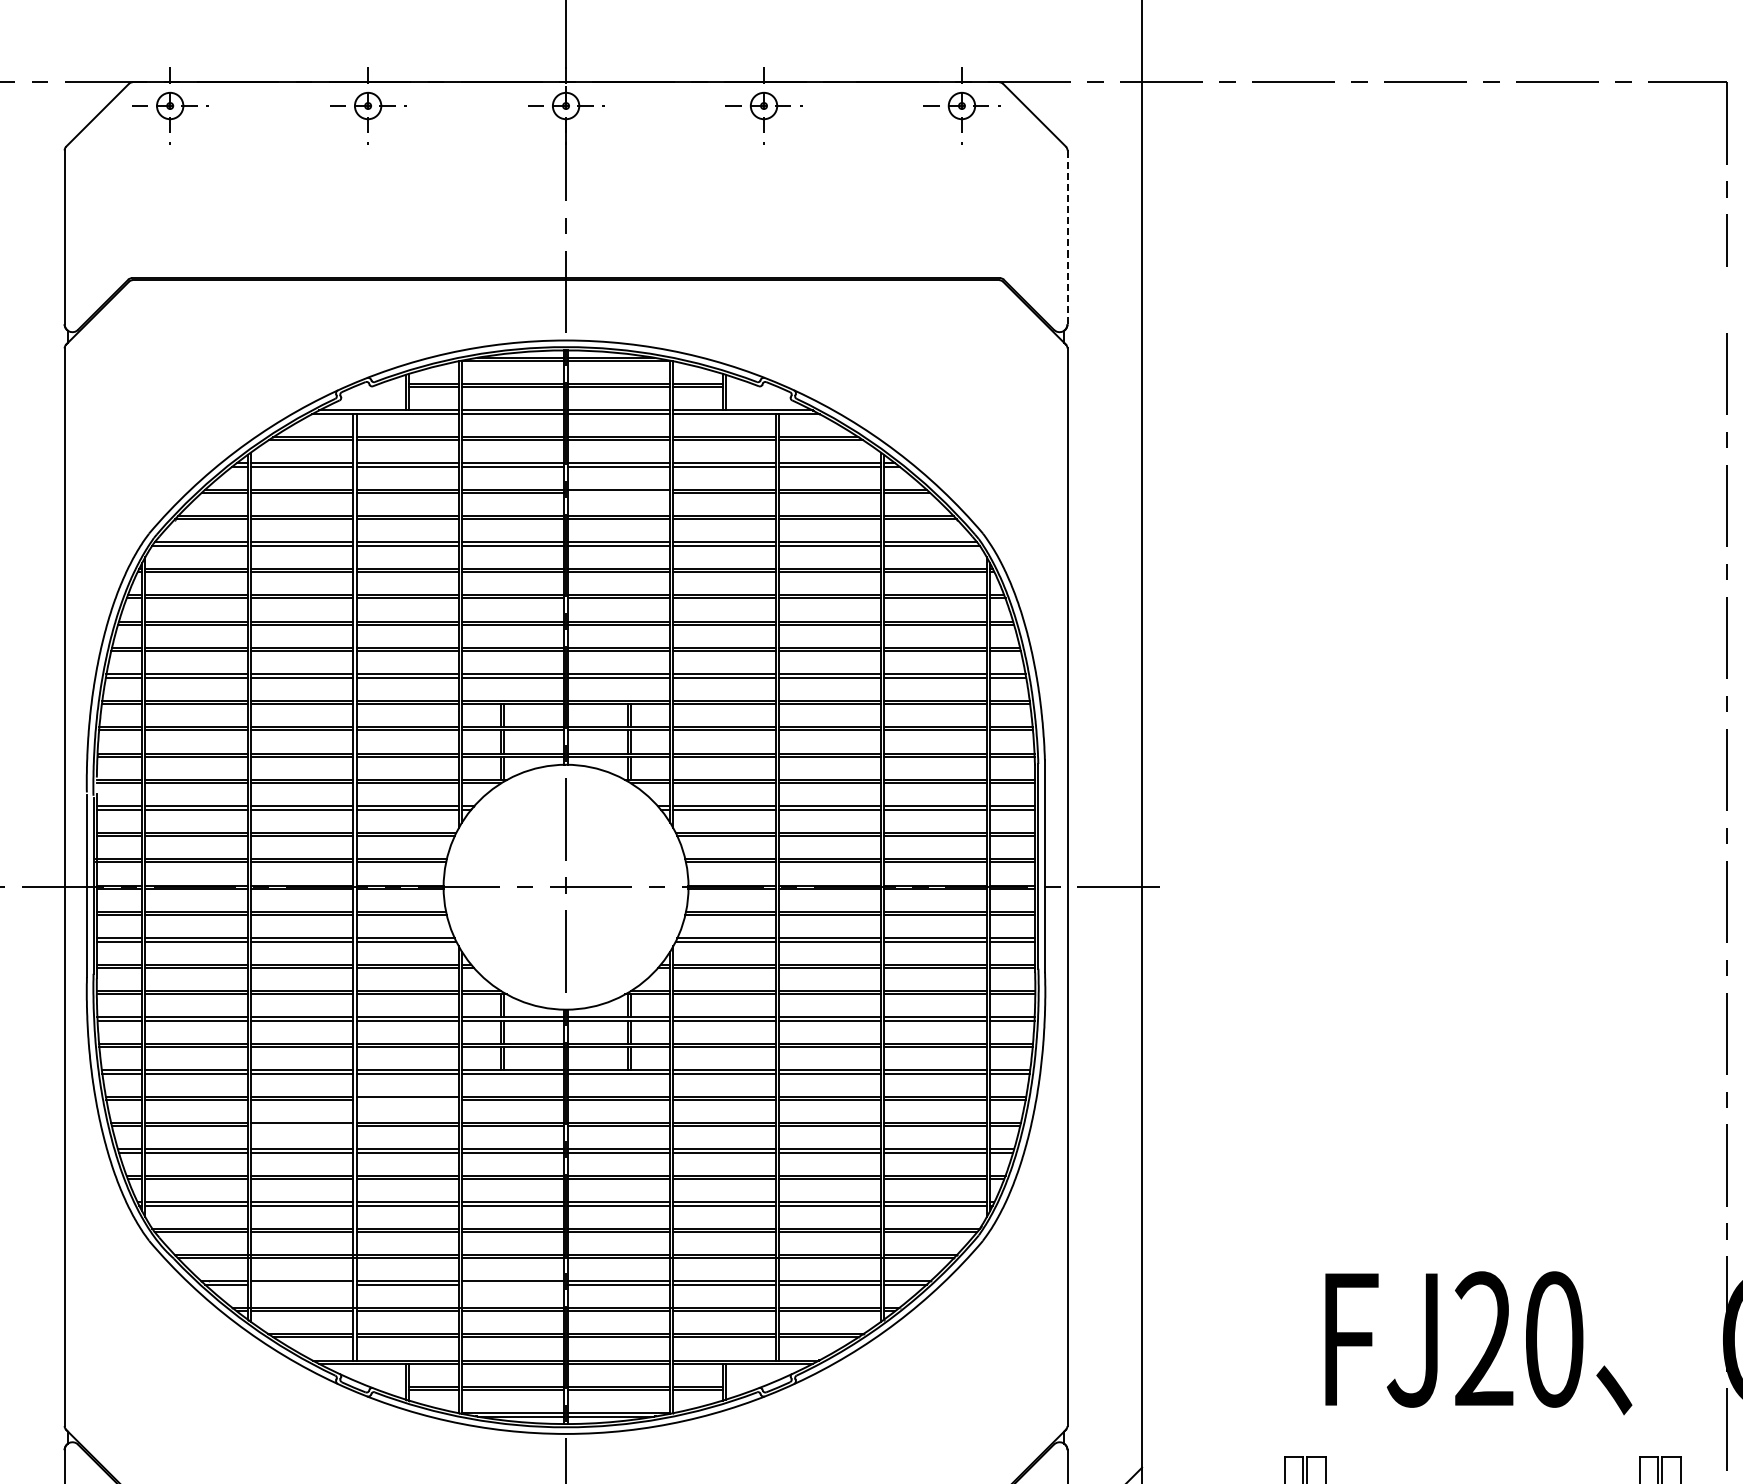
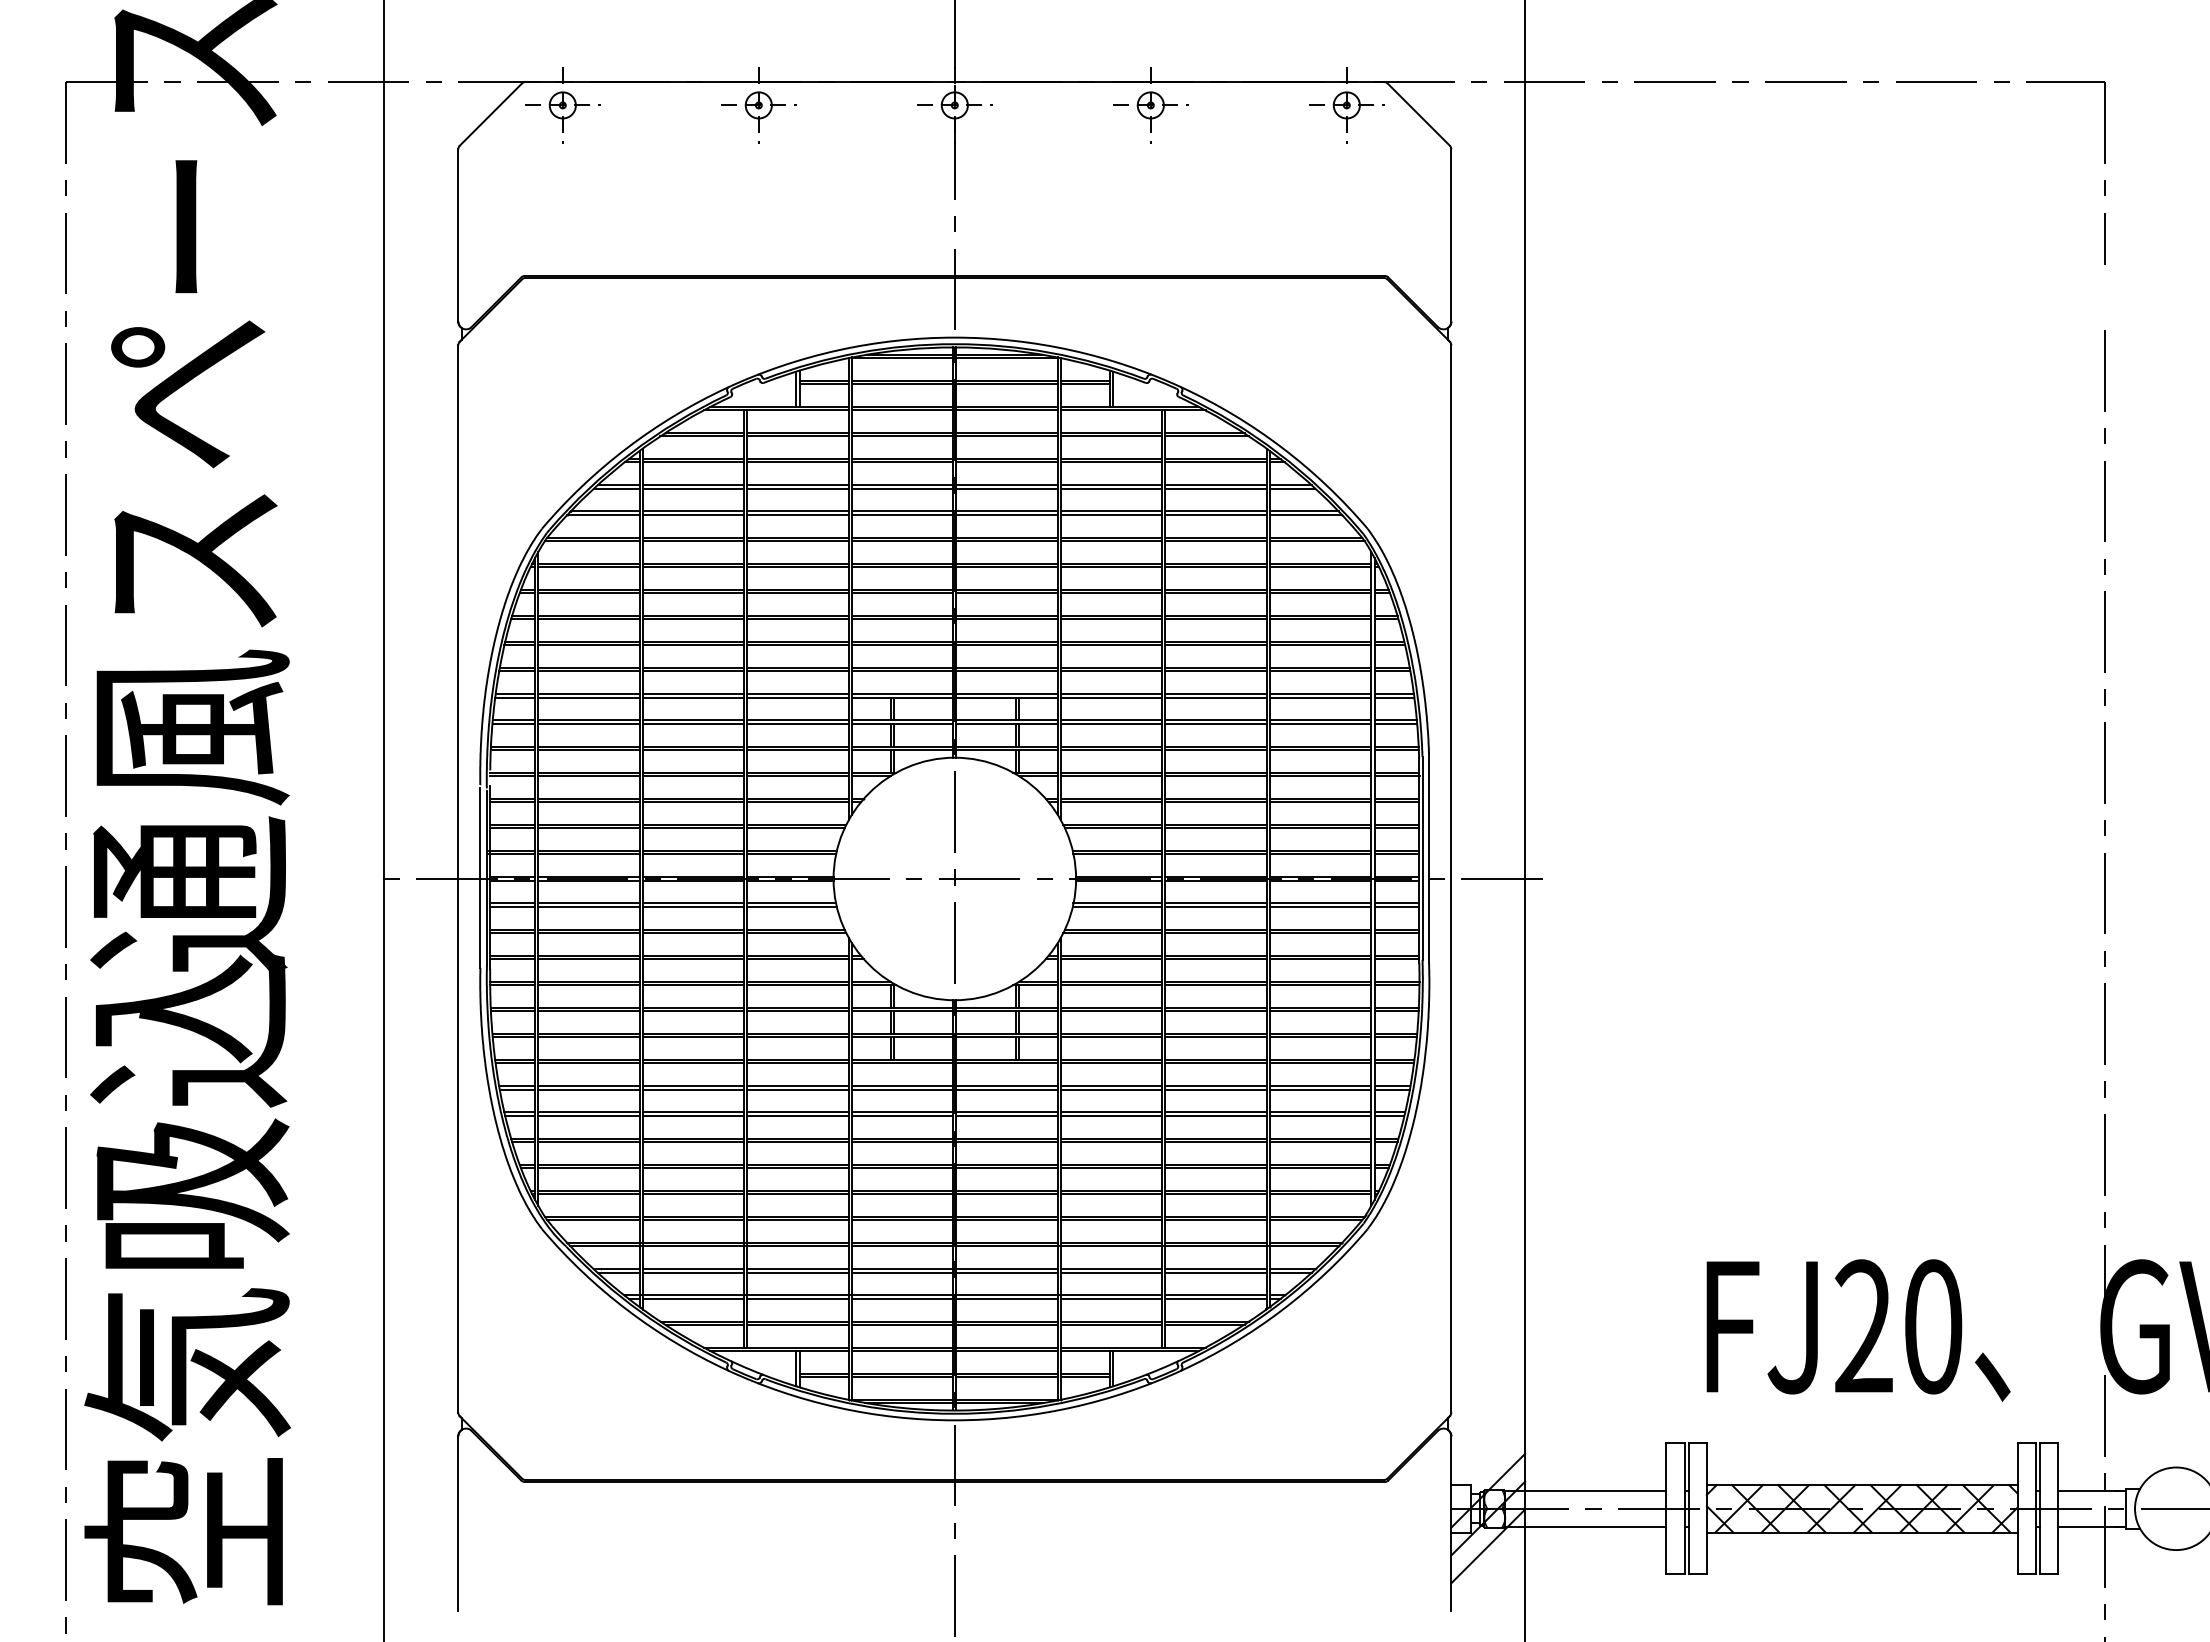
line: (1067, 238) -> (1451, 236), dashed -> solid
line: (618, 492) -> (1006, 488), added
line: (407, 1099) -> (797, 1089), added
line: (302, 1126) -> (693, 1115), added
line: (302, 1284) -> (693, 1272), added
line: (513, 1284) -> (902, 1272), added

